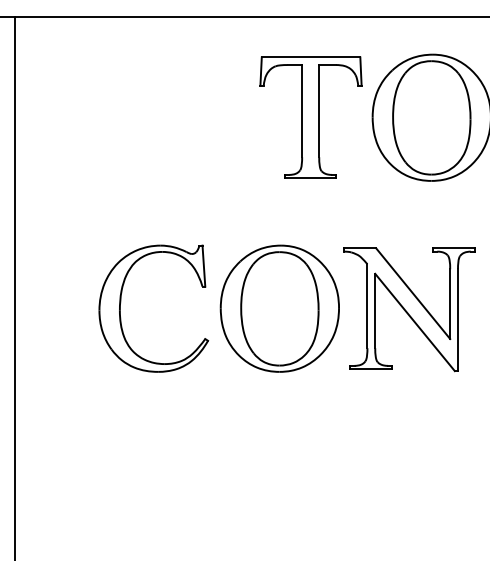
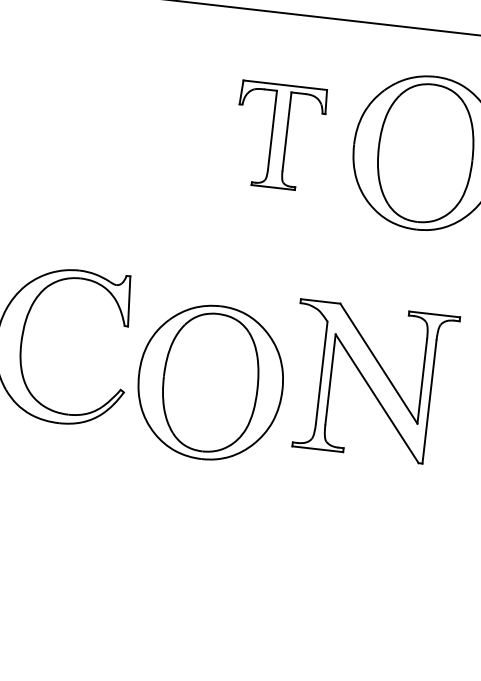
part: (310, 117) -> (278, 136), size x0.7
part: (279, 308) -> (210, 382), moved

